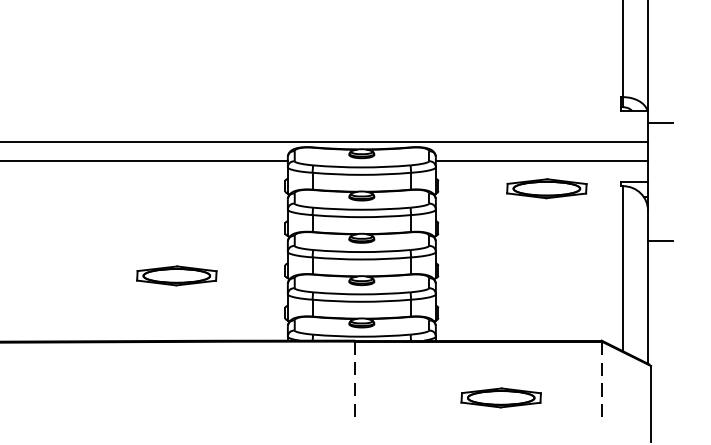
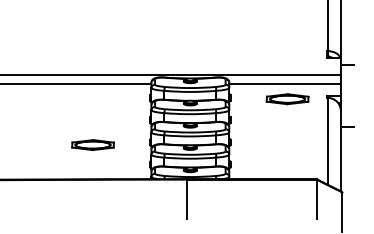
line: (354, 379) -> (186, 199), dashed -> solid
line: (601, 379) -> (316, 199), dashed -> solid
part: (500, 398) -> (263, 209), removed

